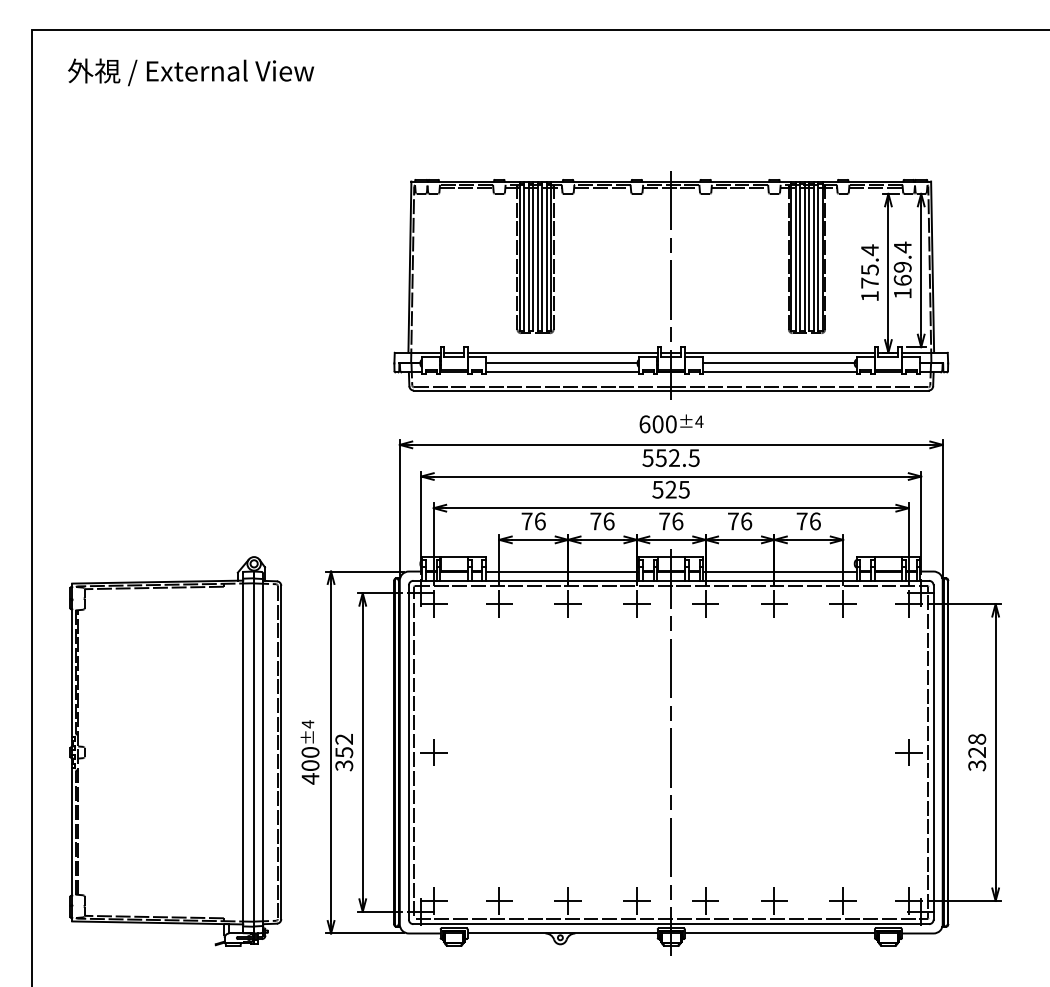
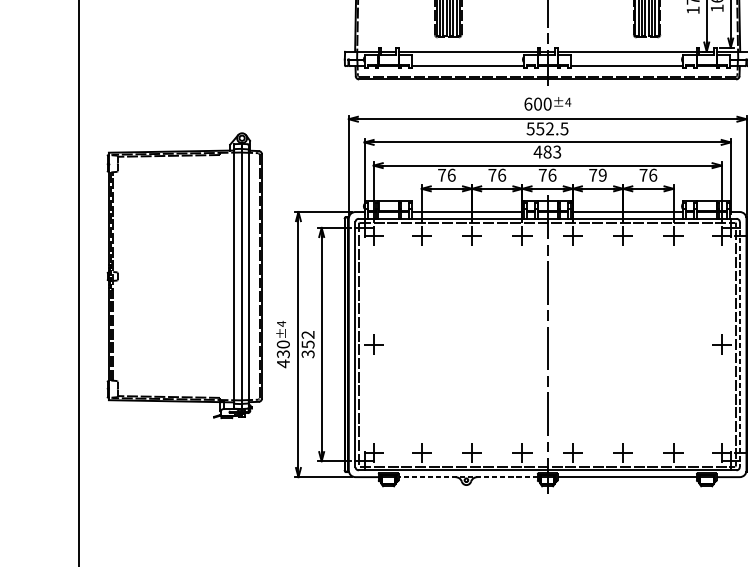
line: (561, 363) -> (467, 59), removed
line: (778, 363) -> (626, 59), removed
text: (670, 489) -> (547, 151), 525 -> 483
text: (746, 521) -> (602, 175), 76 -> 79
part: (175, 751) -> (184, 275), moved
line: (933, 753) -> (739, 345), solid -> dashed
text: (310, 765) -> (283, 354), 400 -> 430
line: (562, 933) -> (467, 477), solid -> dashed

